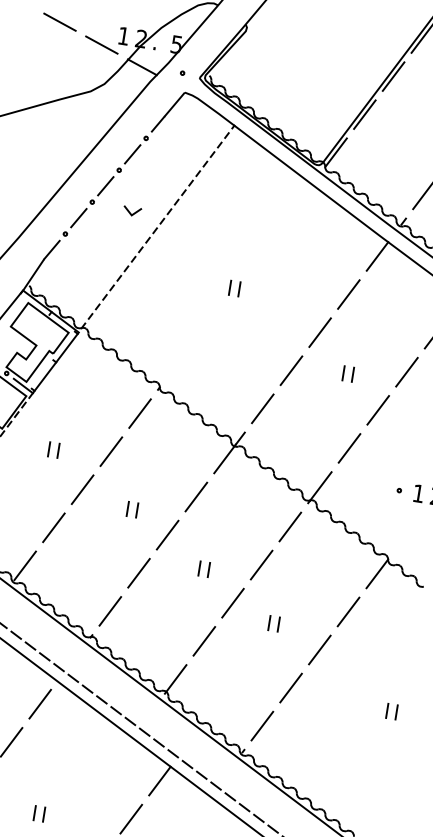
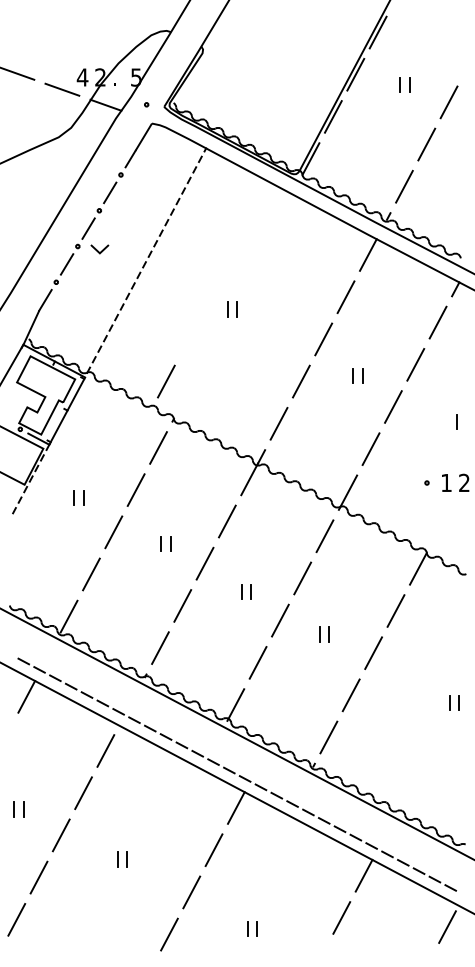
text: (123, 36) -> (82, 77), 1 -> 4
line: (130, 212) -> (98, 250), moved
line: (158, 349) -> (166, 381), added

